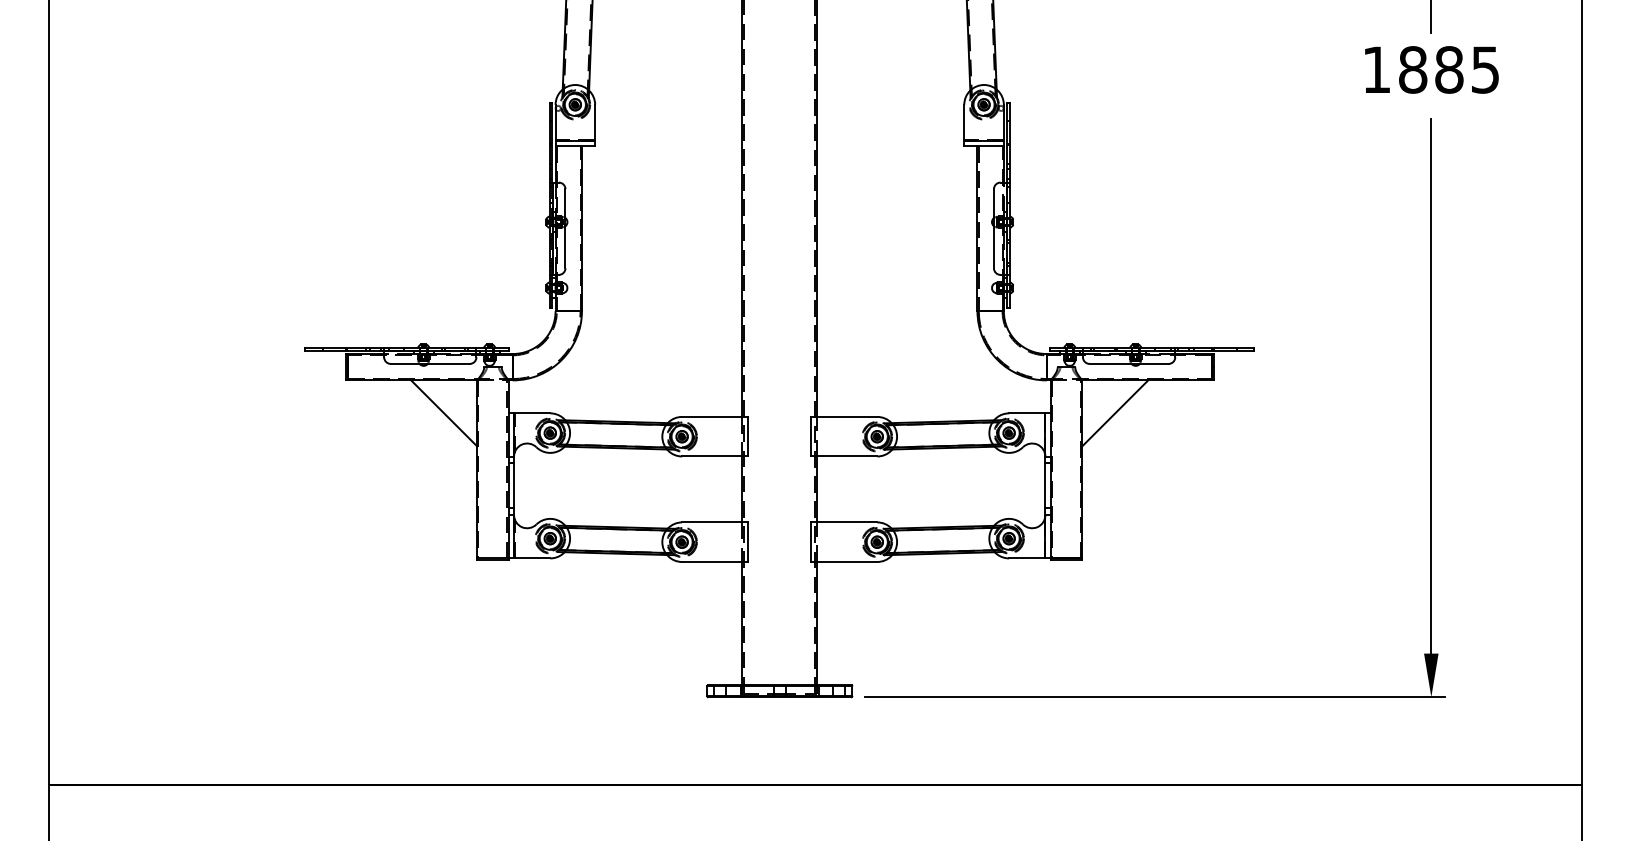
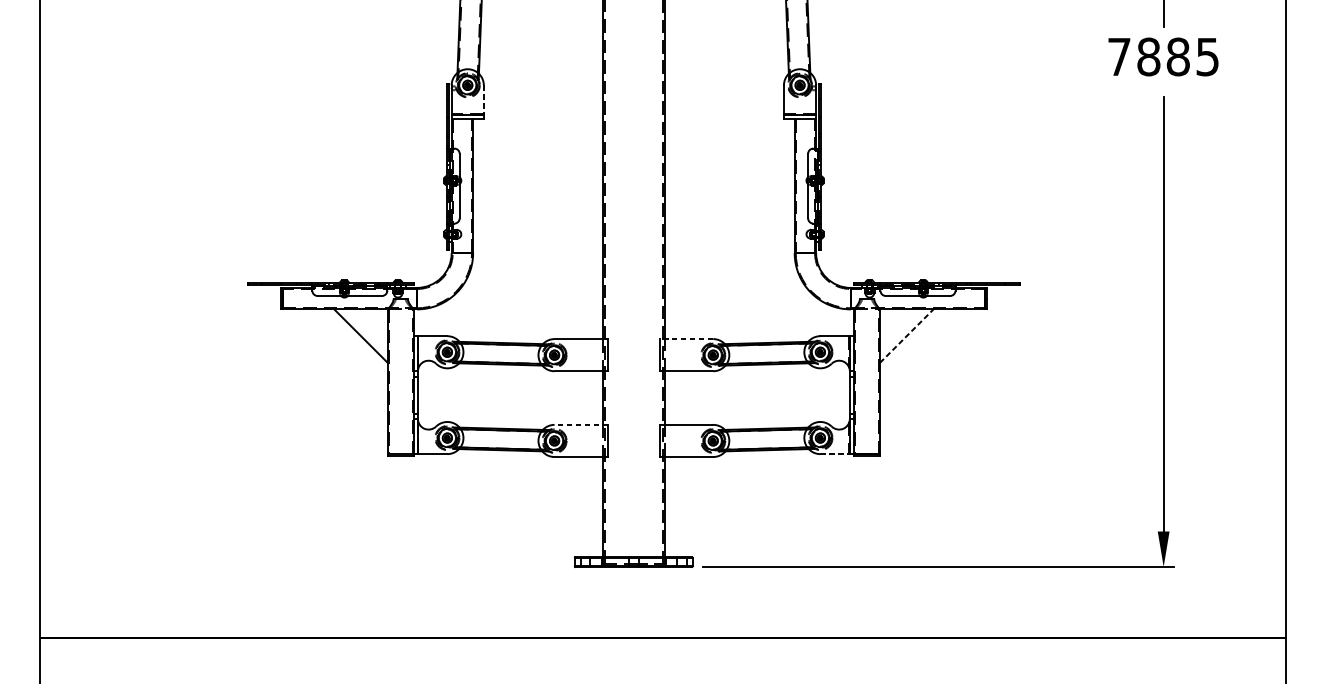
text: (1376, 69) -> (1119, 56), 1885 -> 7885
line: (595, 123) -> (484, 100), solid -> dashed
line: (1115, 413) -> (906, 336), solid -> dashed
line: (844, 416) -> (686, 338), solid -> dashed
line: (715, 522) -> (581, 424), solid -> dashed
line: (1027, 558) -> (835, 454), solid -> dashed

